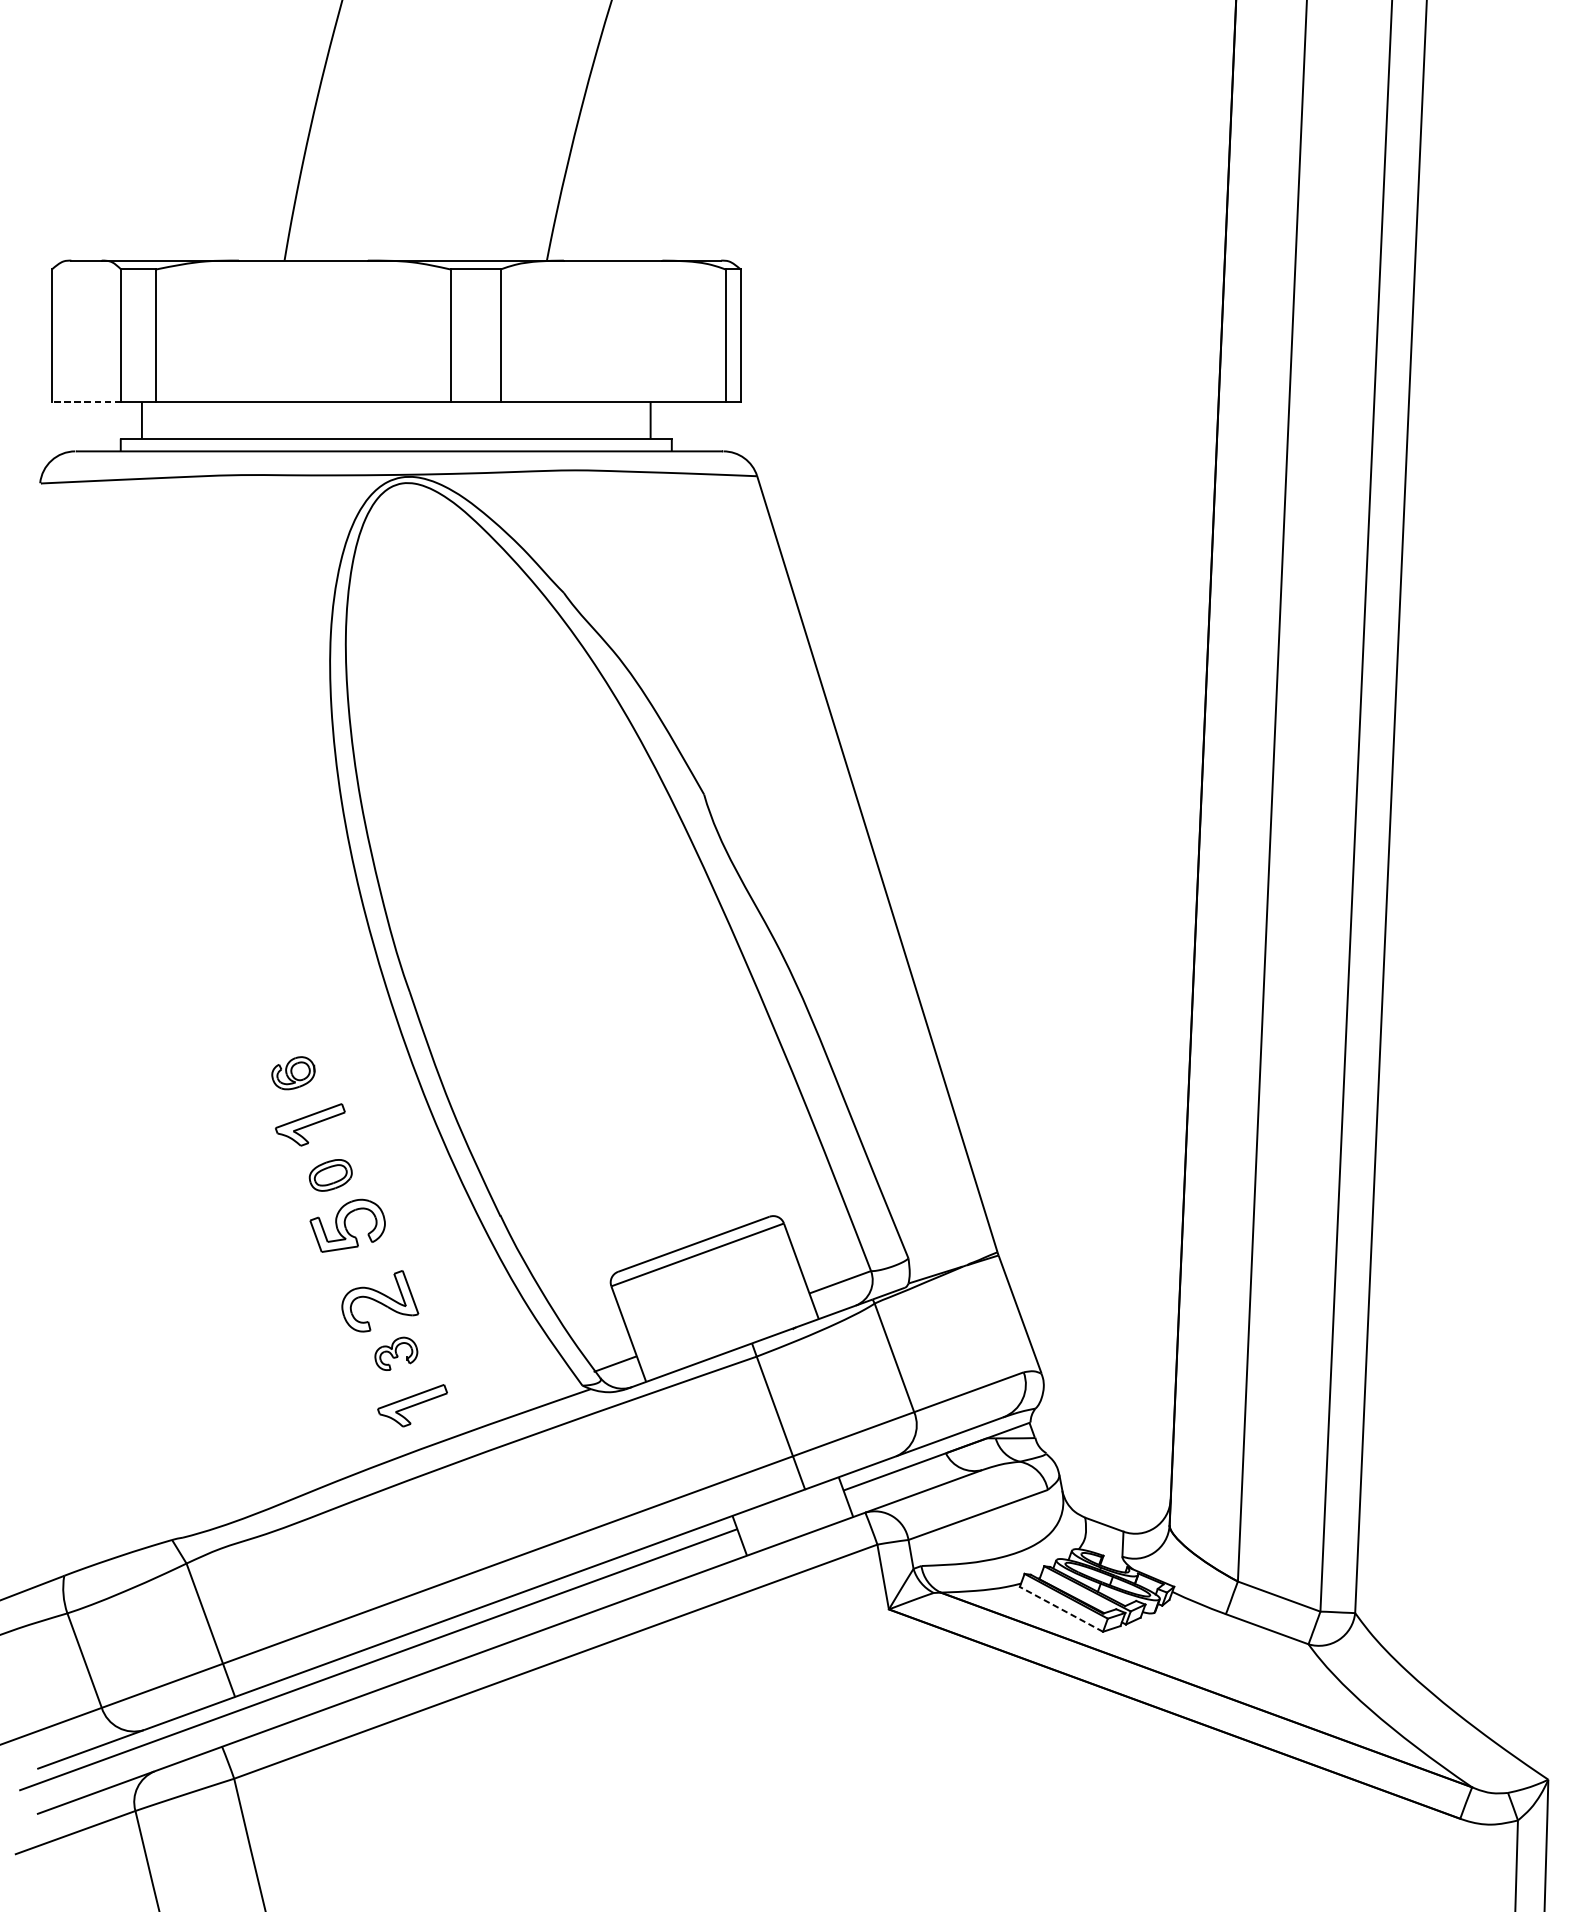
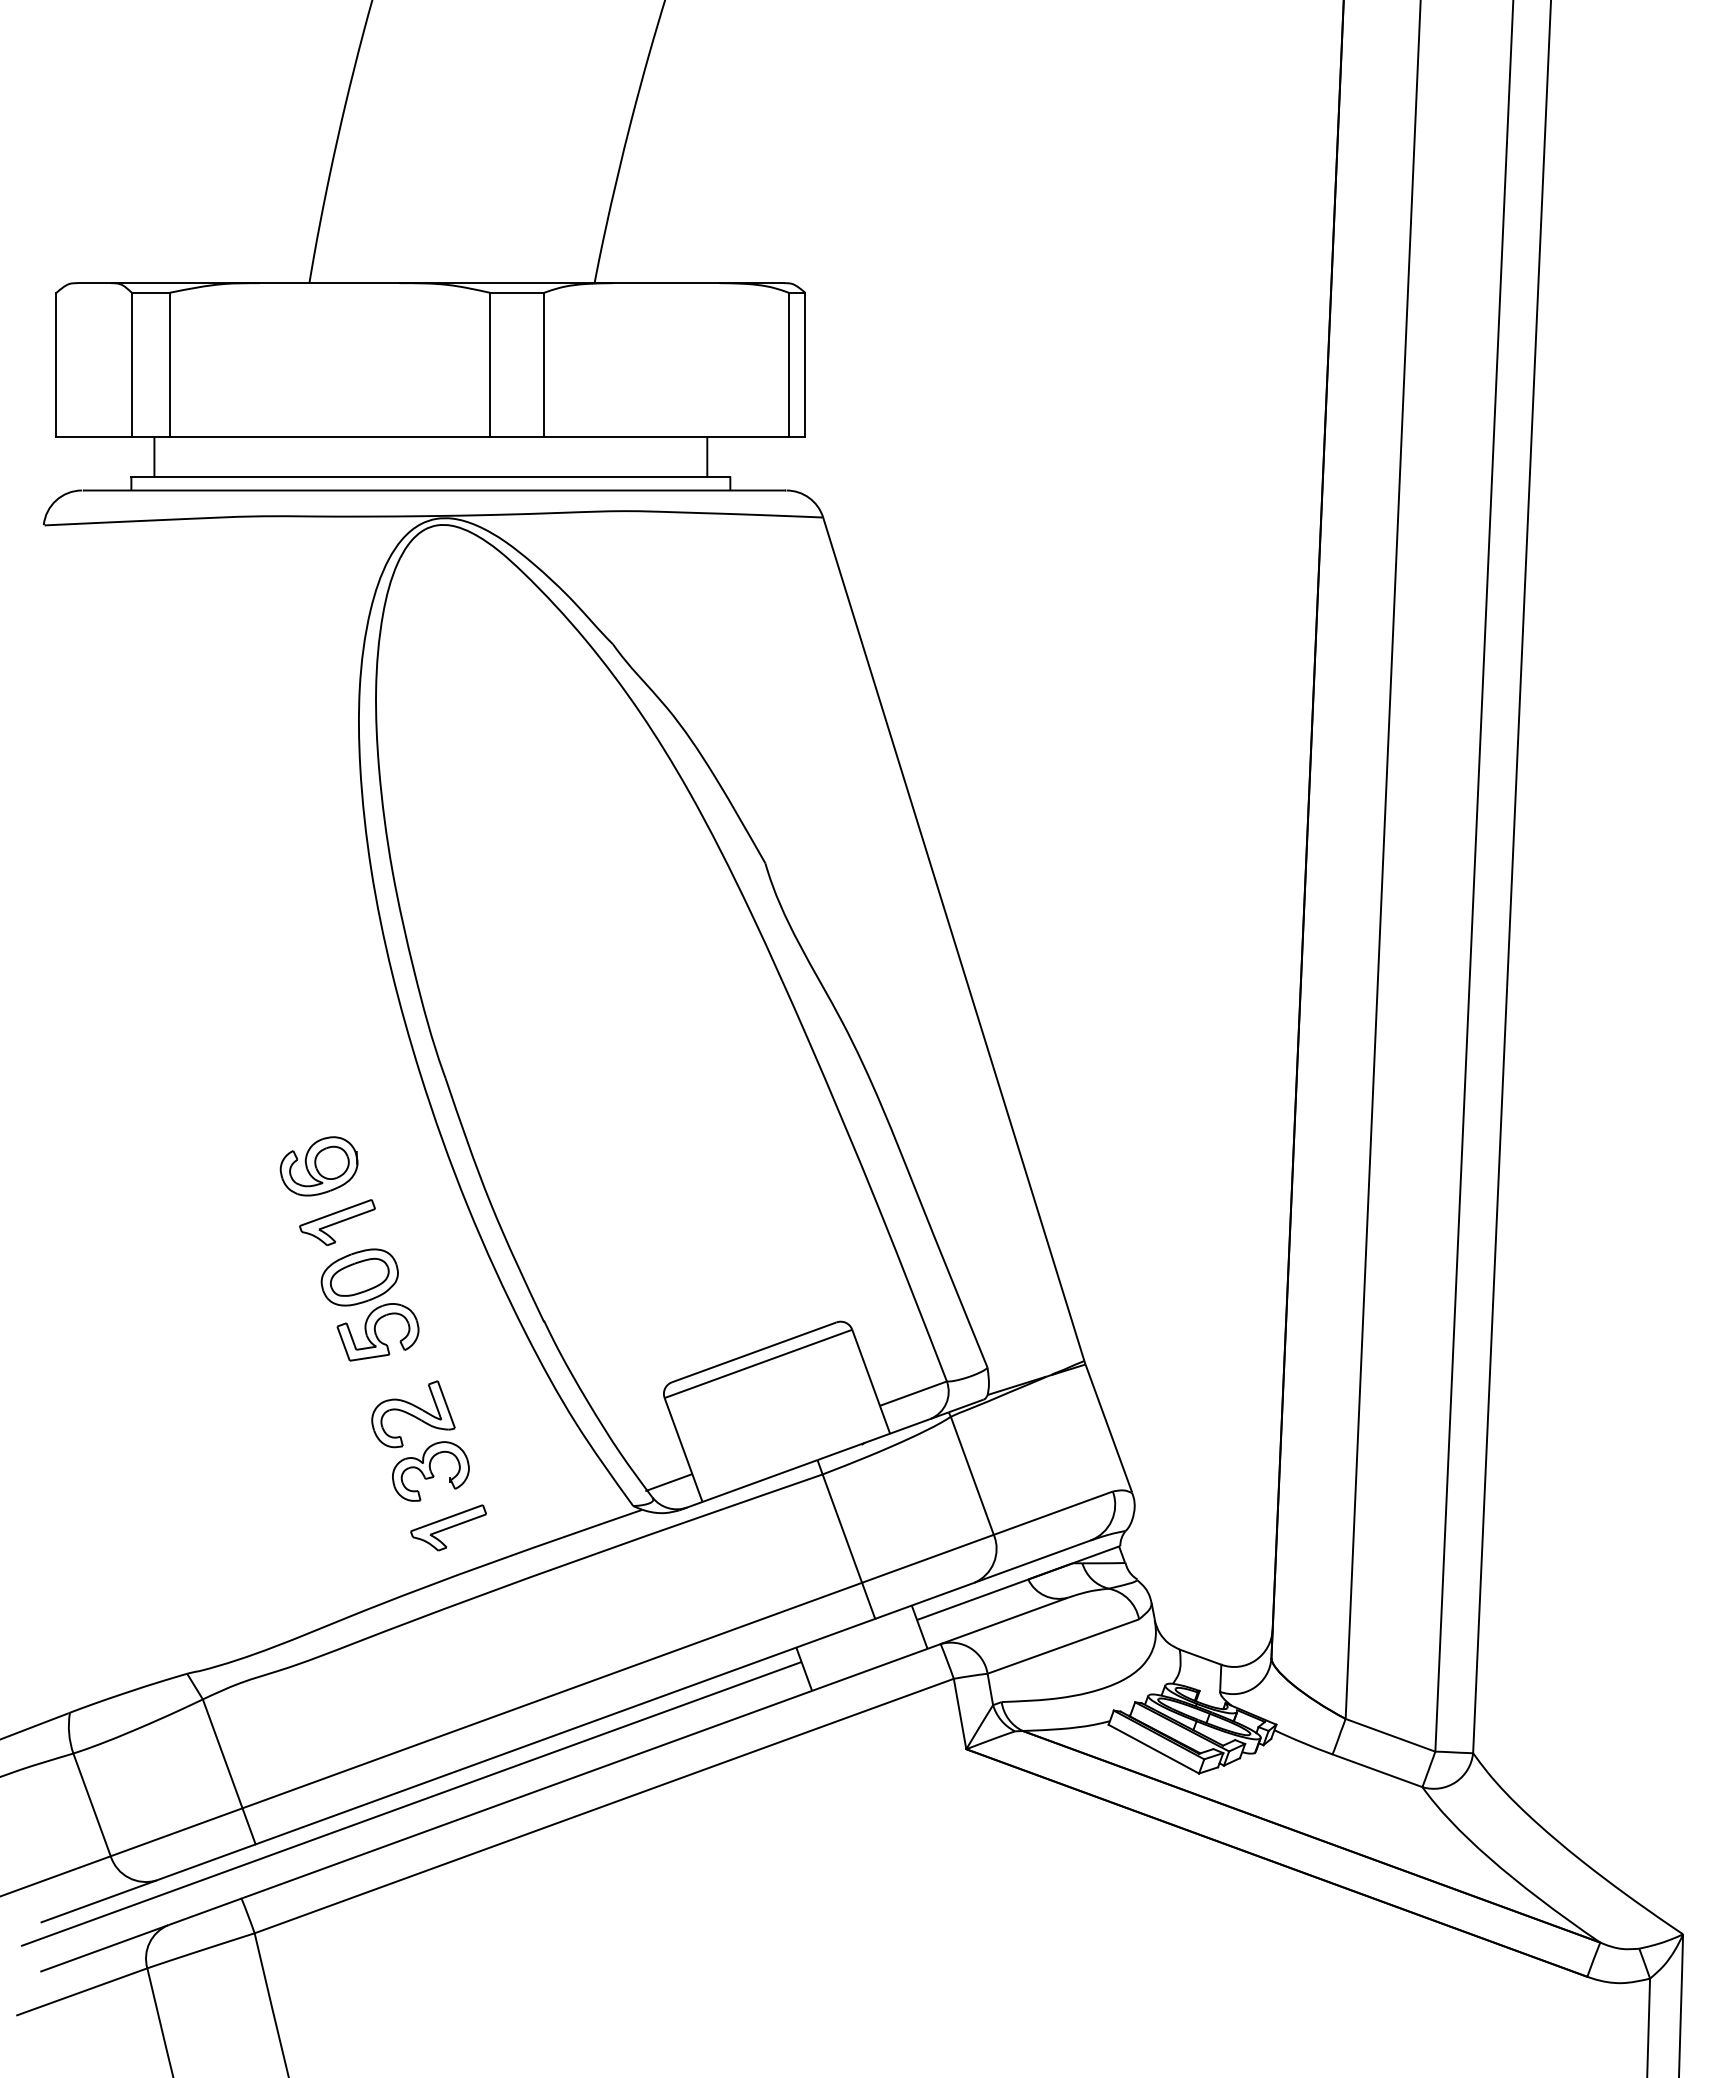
line: (86, 401) -> (94, 436), dashed -> solid
part: (292, 1073) -> (318, 1166), size x1.67
part: (330, 1175) -> (359, 1277), size x1.67
part: (395, 1353) -> (430, 1471), size x1.67
line: (1061, 1608) -> (1153, 1748), dashed -> solid

